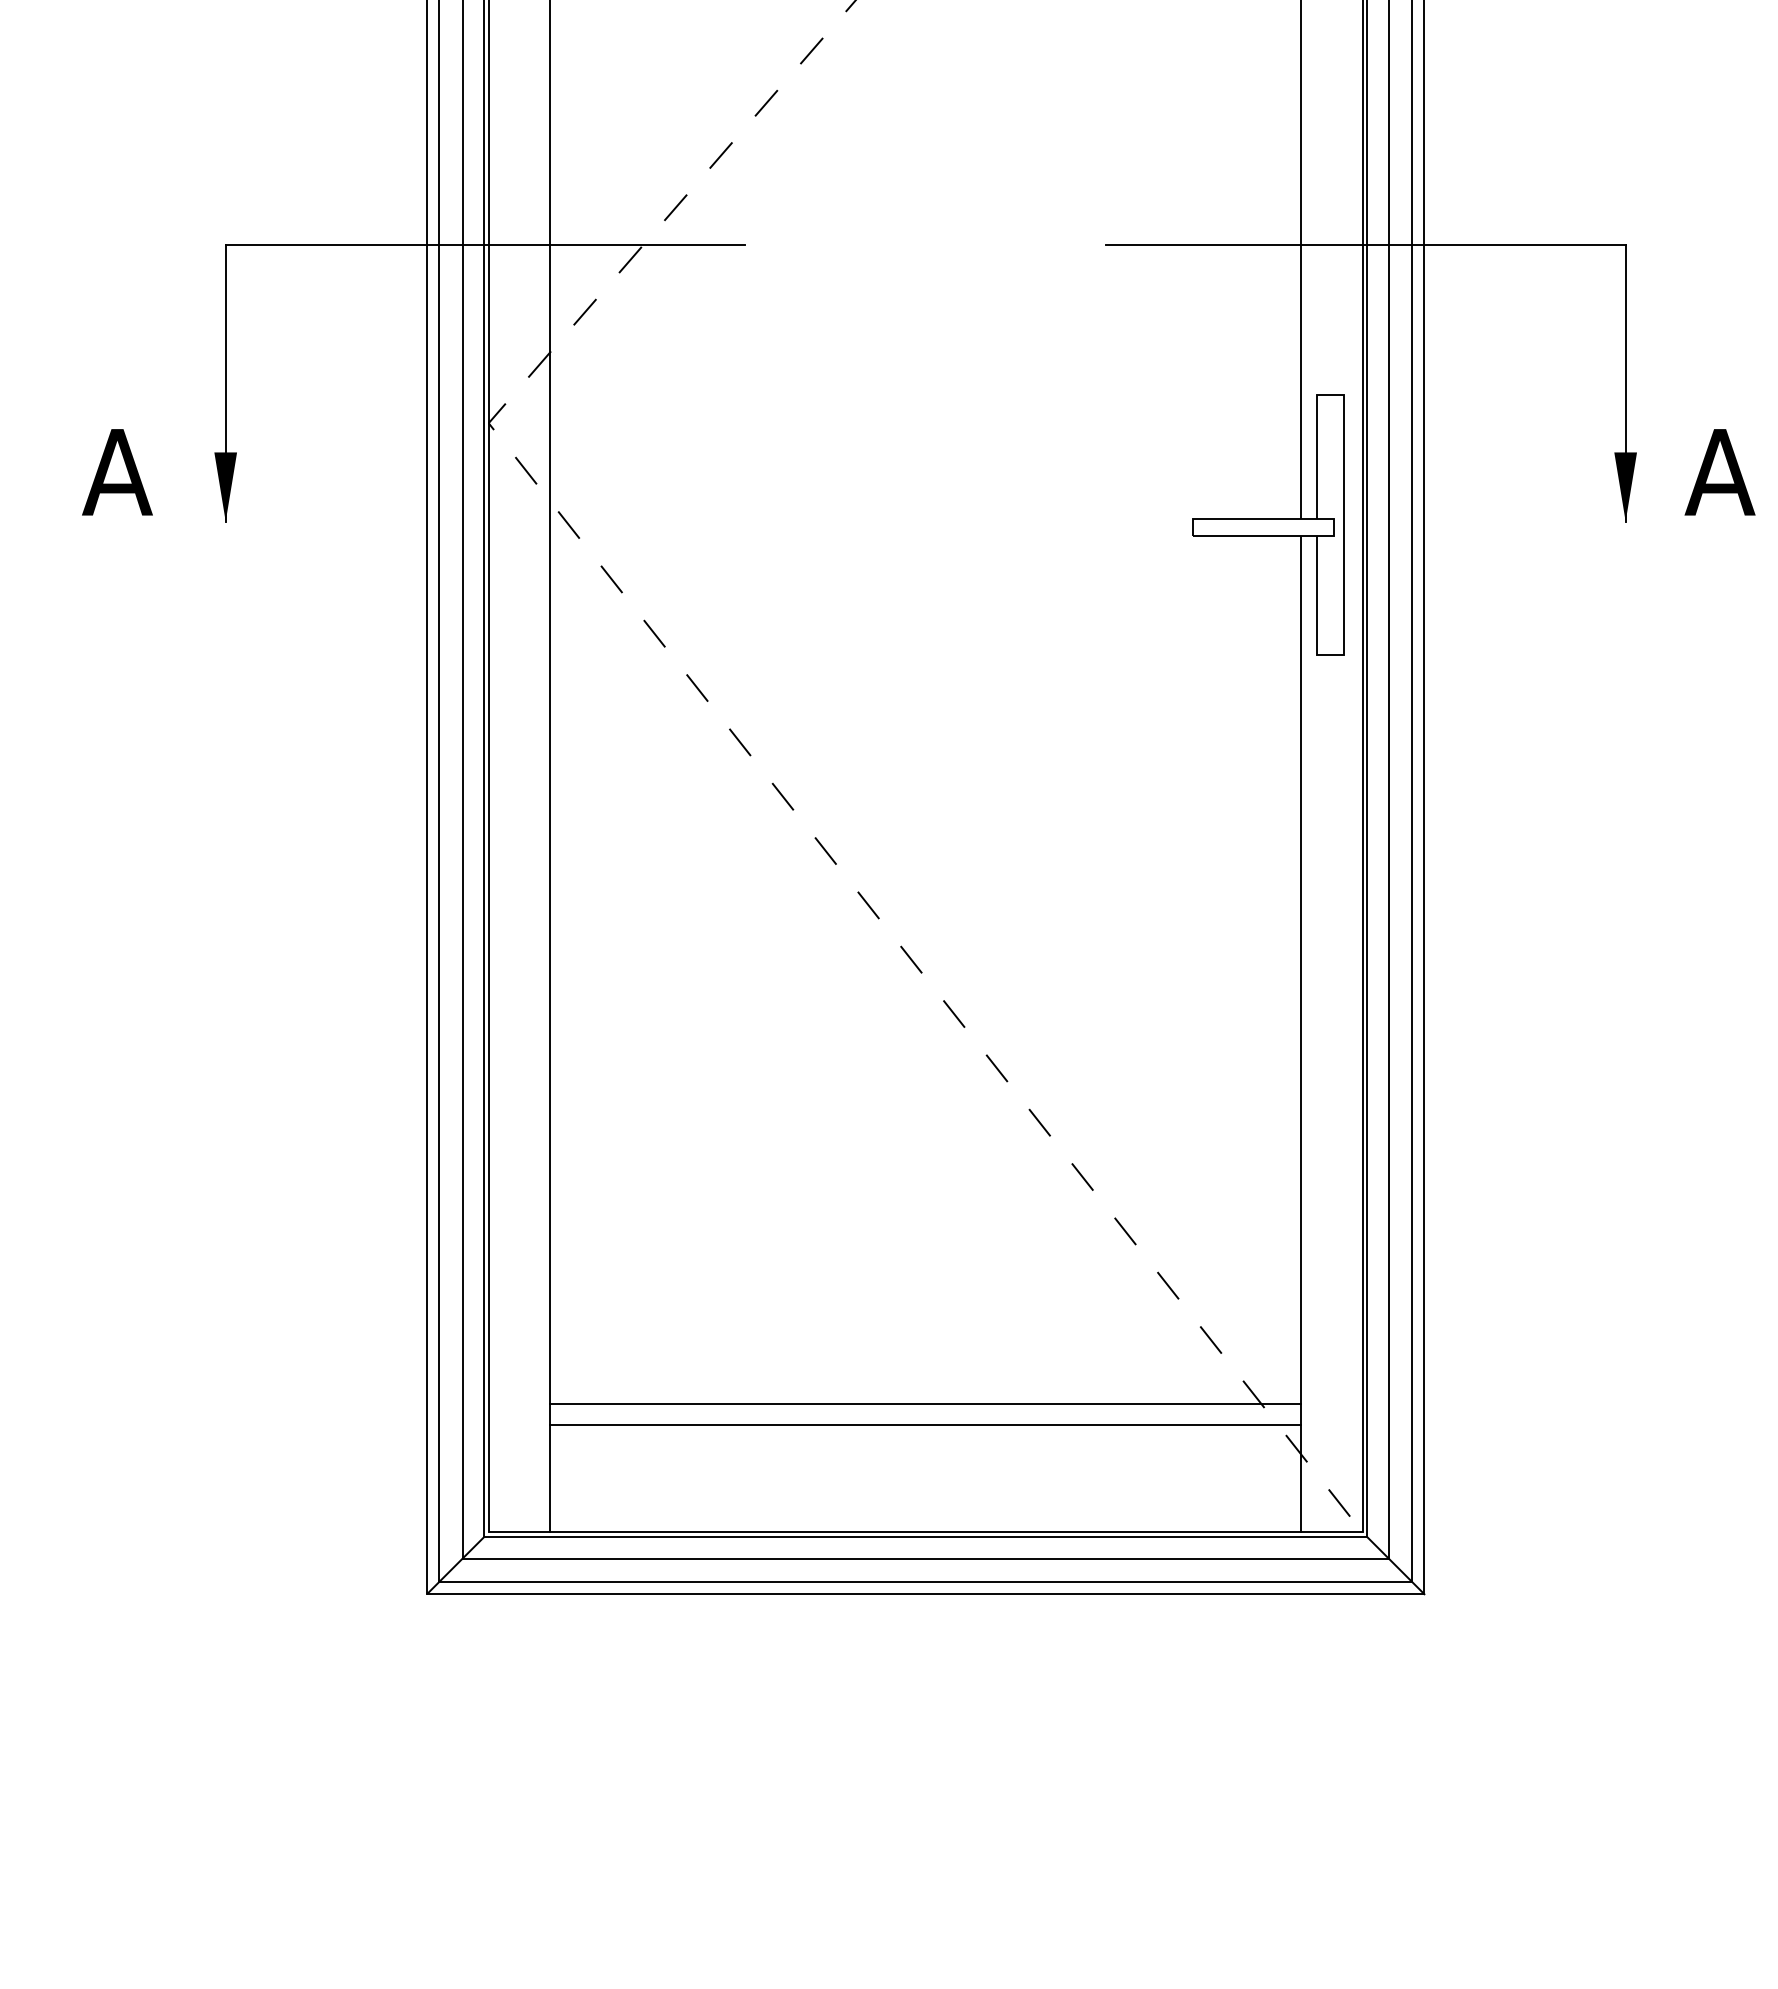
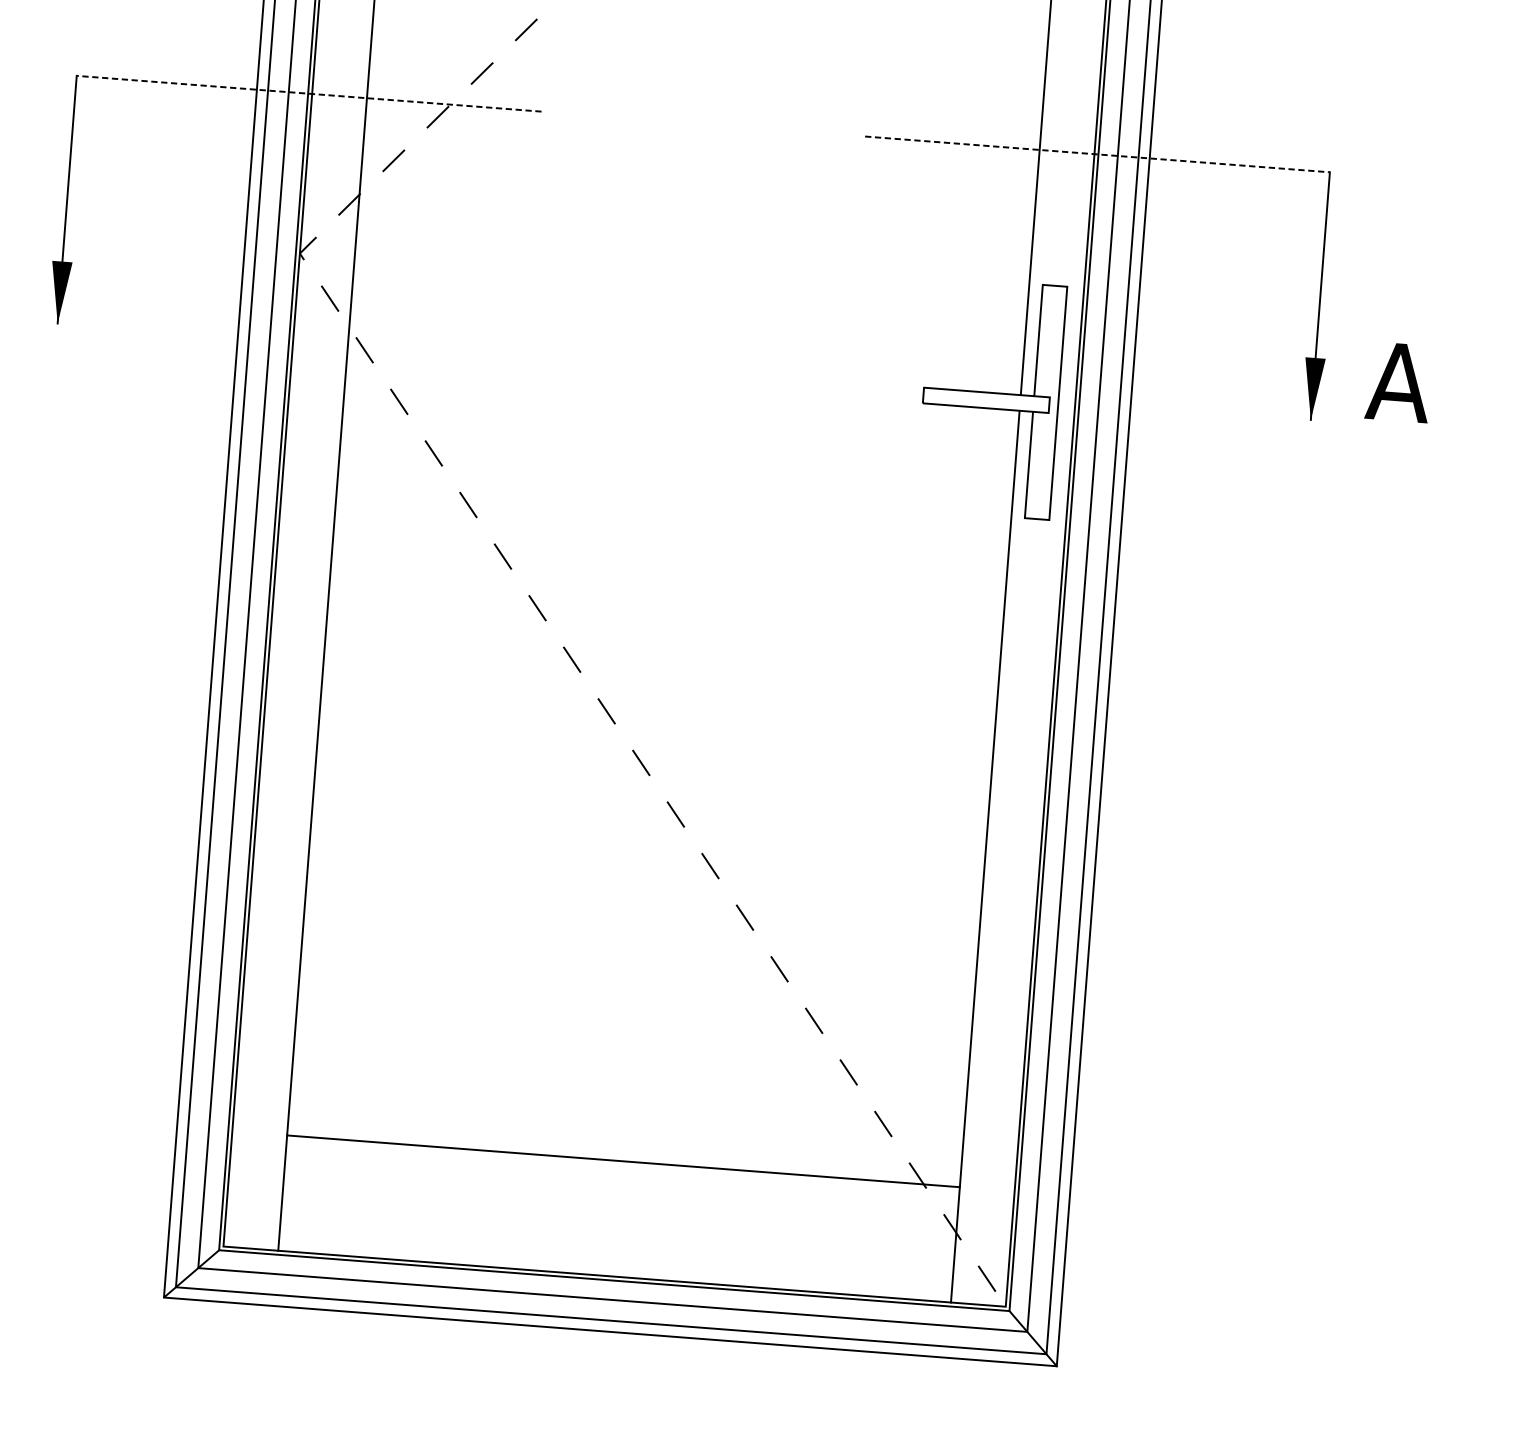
line: (485, 244) -> (309, 93), solid -> dashed
line: (1366, 244) -> (1097, 154), solid -> dashed
line: (925, 1424) -> (621, 1179), removed

